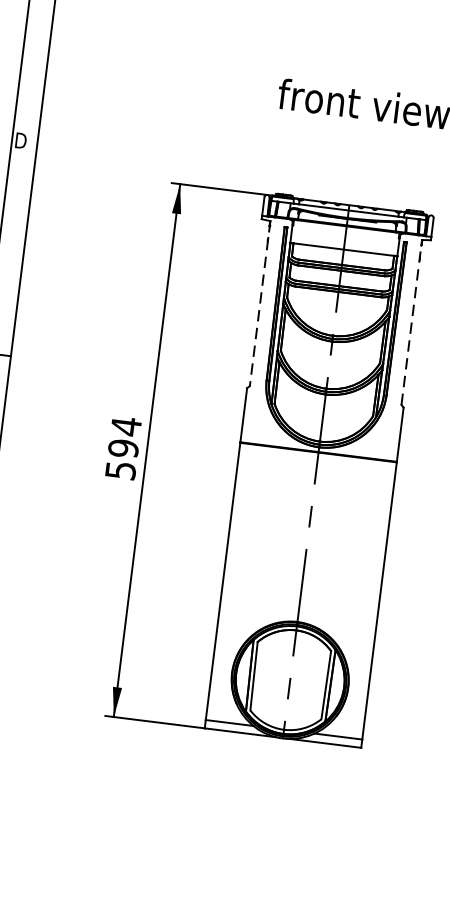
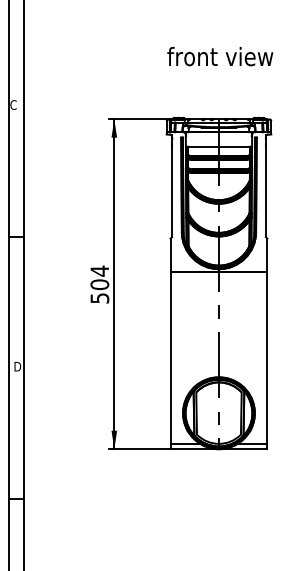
text: (20, 139) -> (13, 104), D -> C
line: (260, 304) -> (172, 186), dashed -> solid
line: (411, 321) -> (265, 185), dashed -> solid
text: (123, 448) -> (99, 284), 594 -> 504

